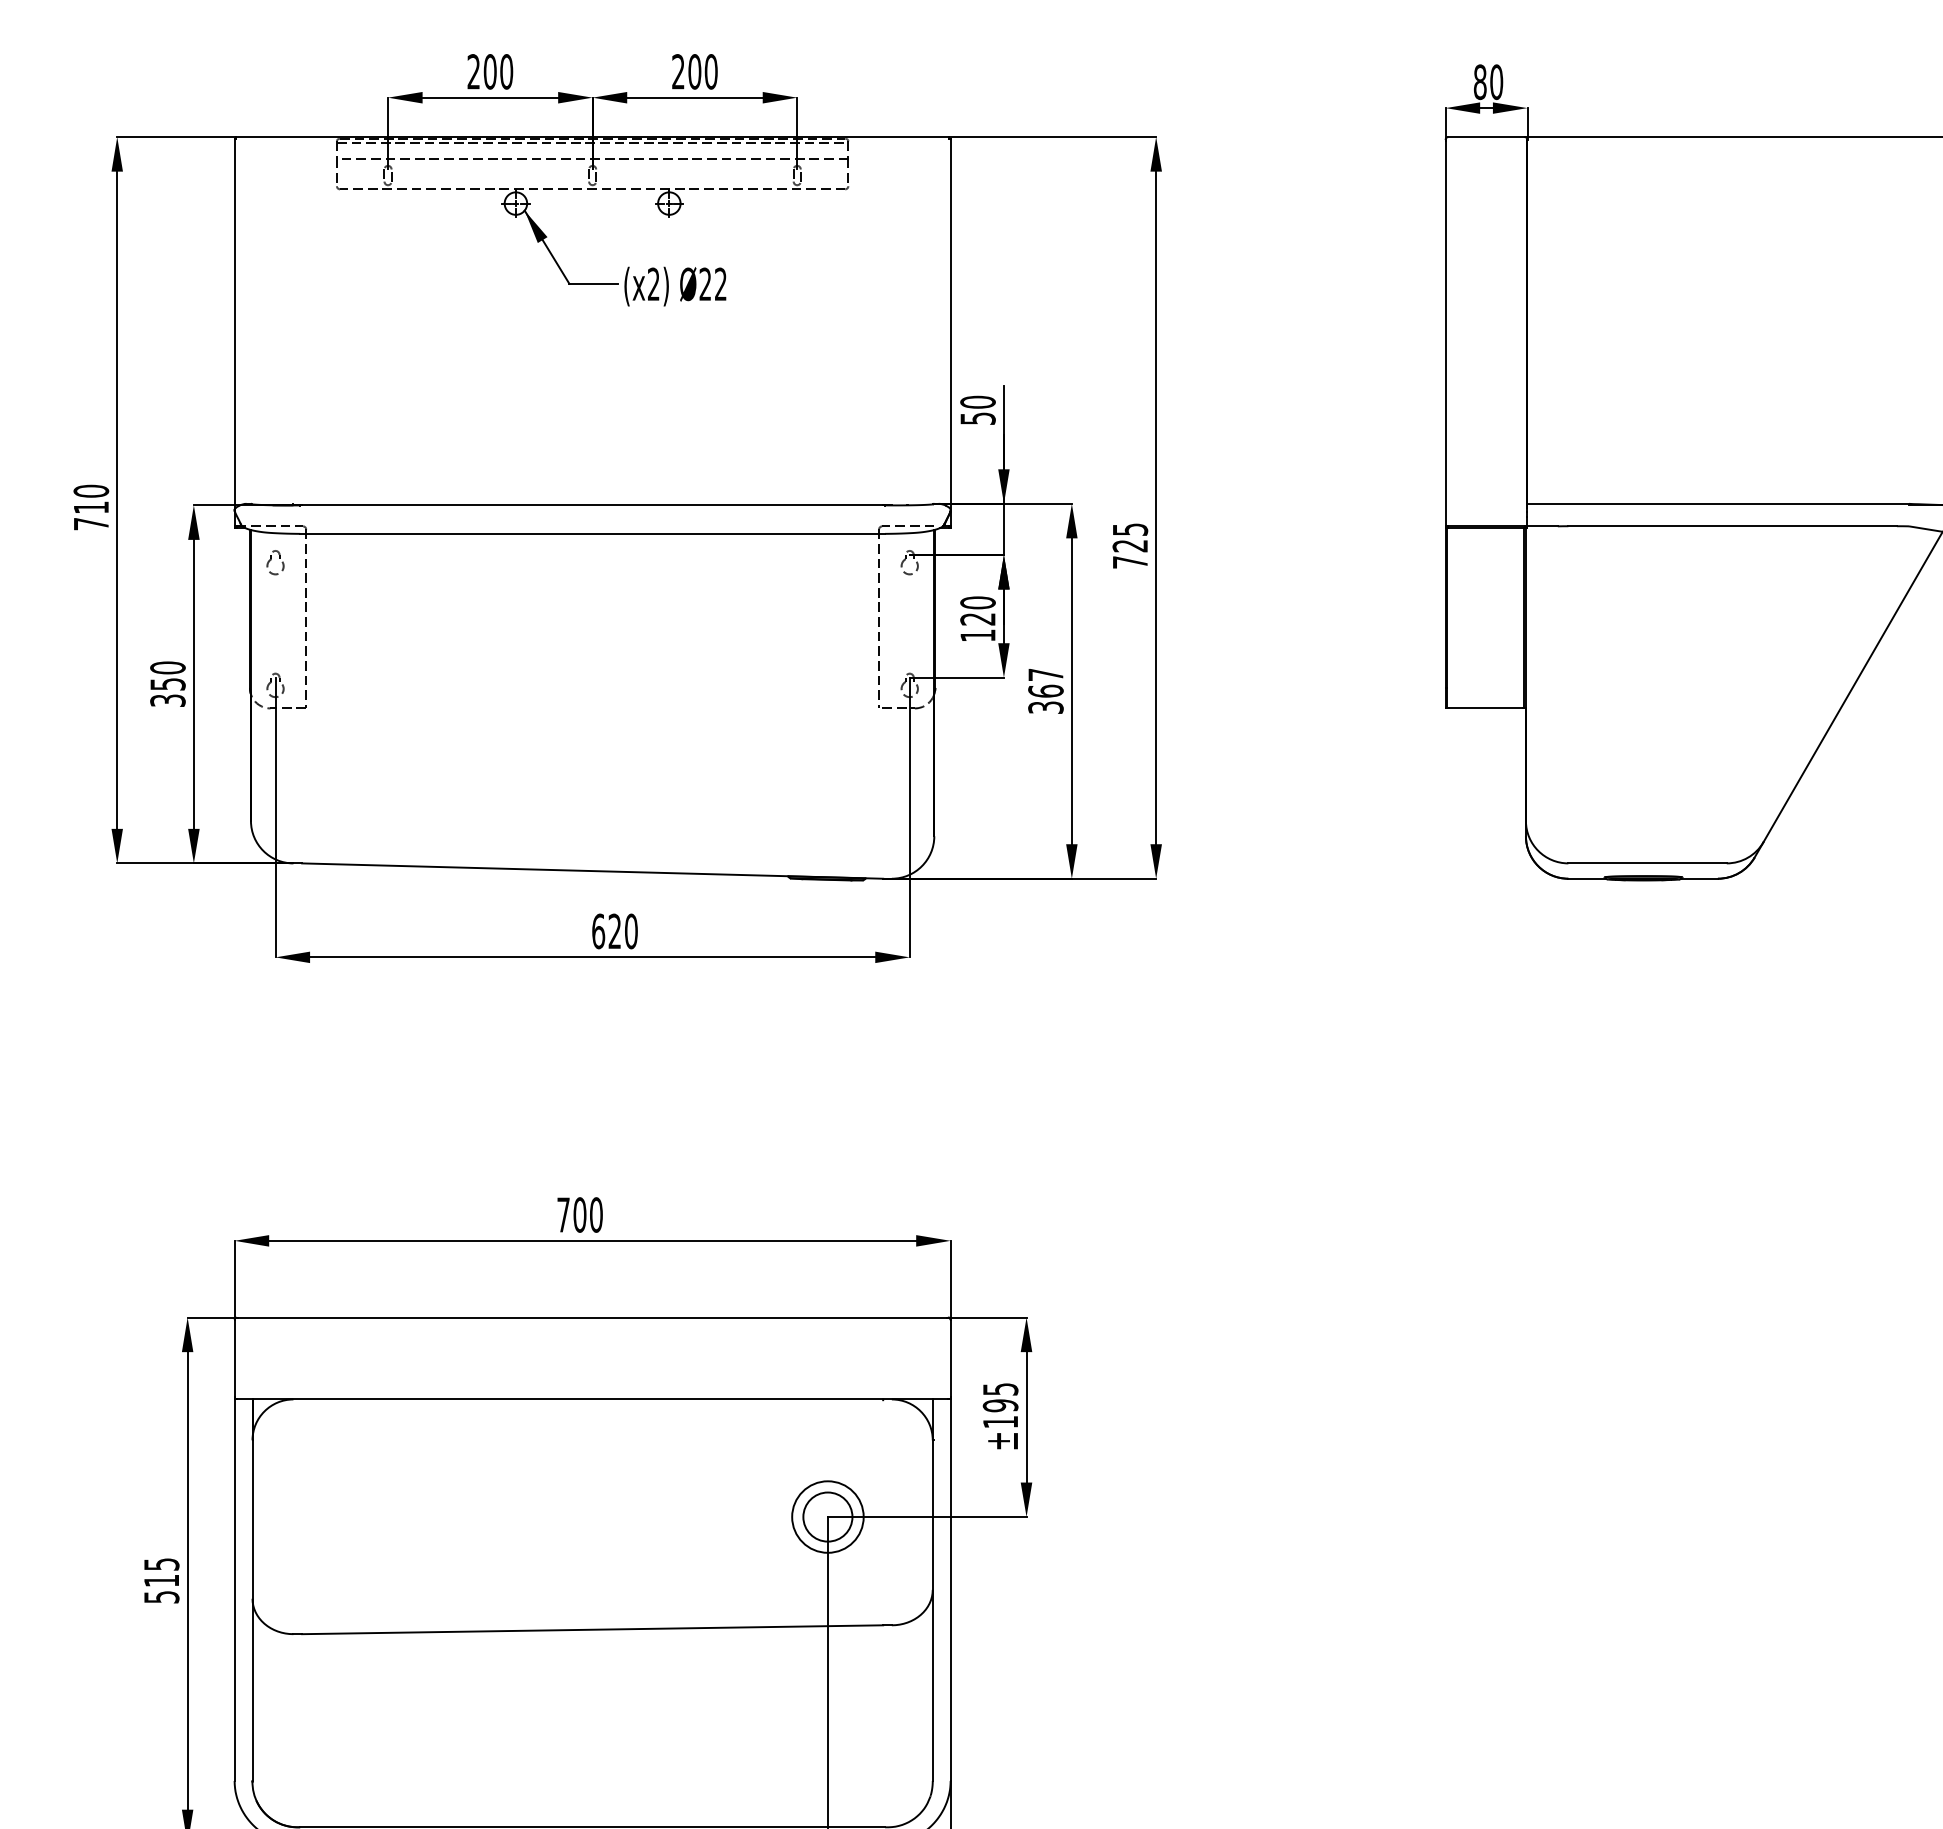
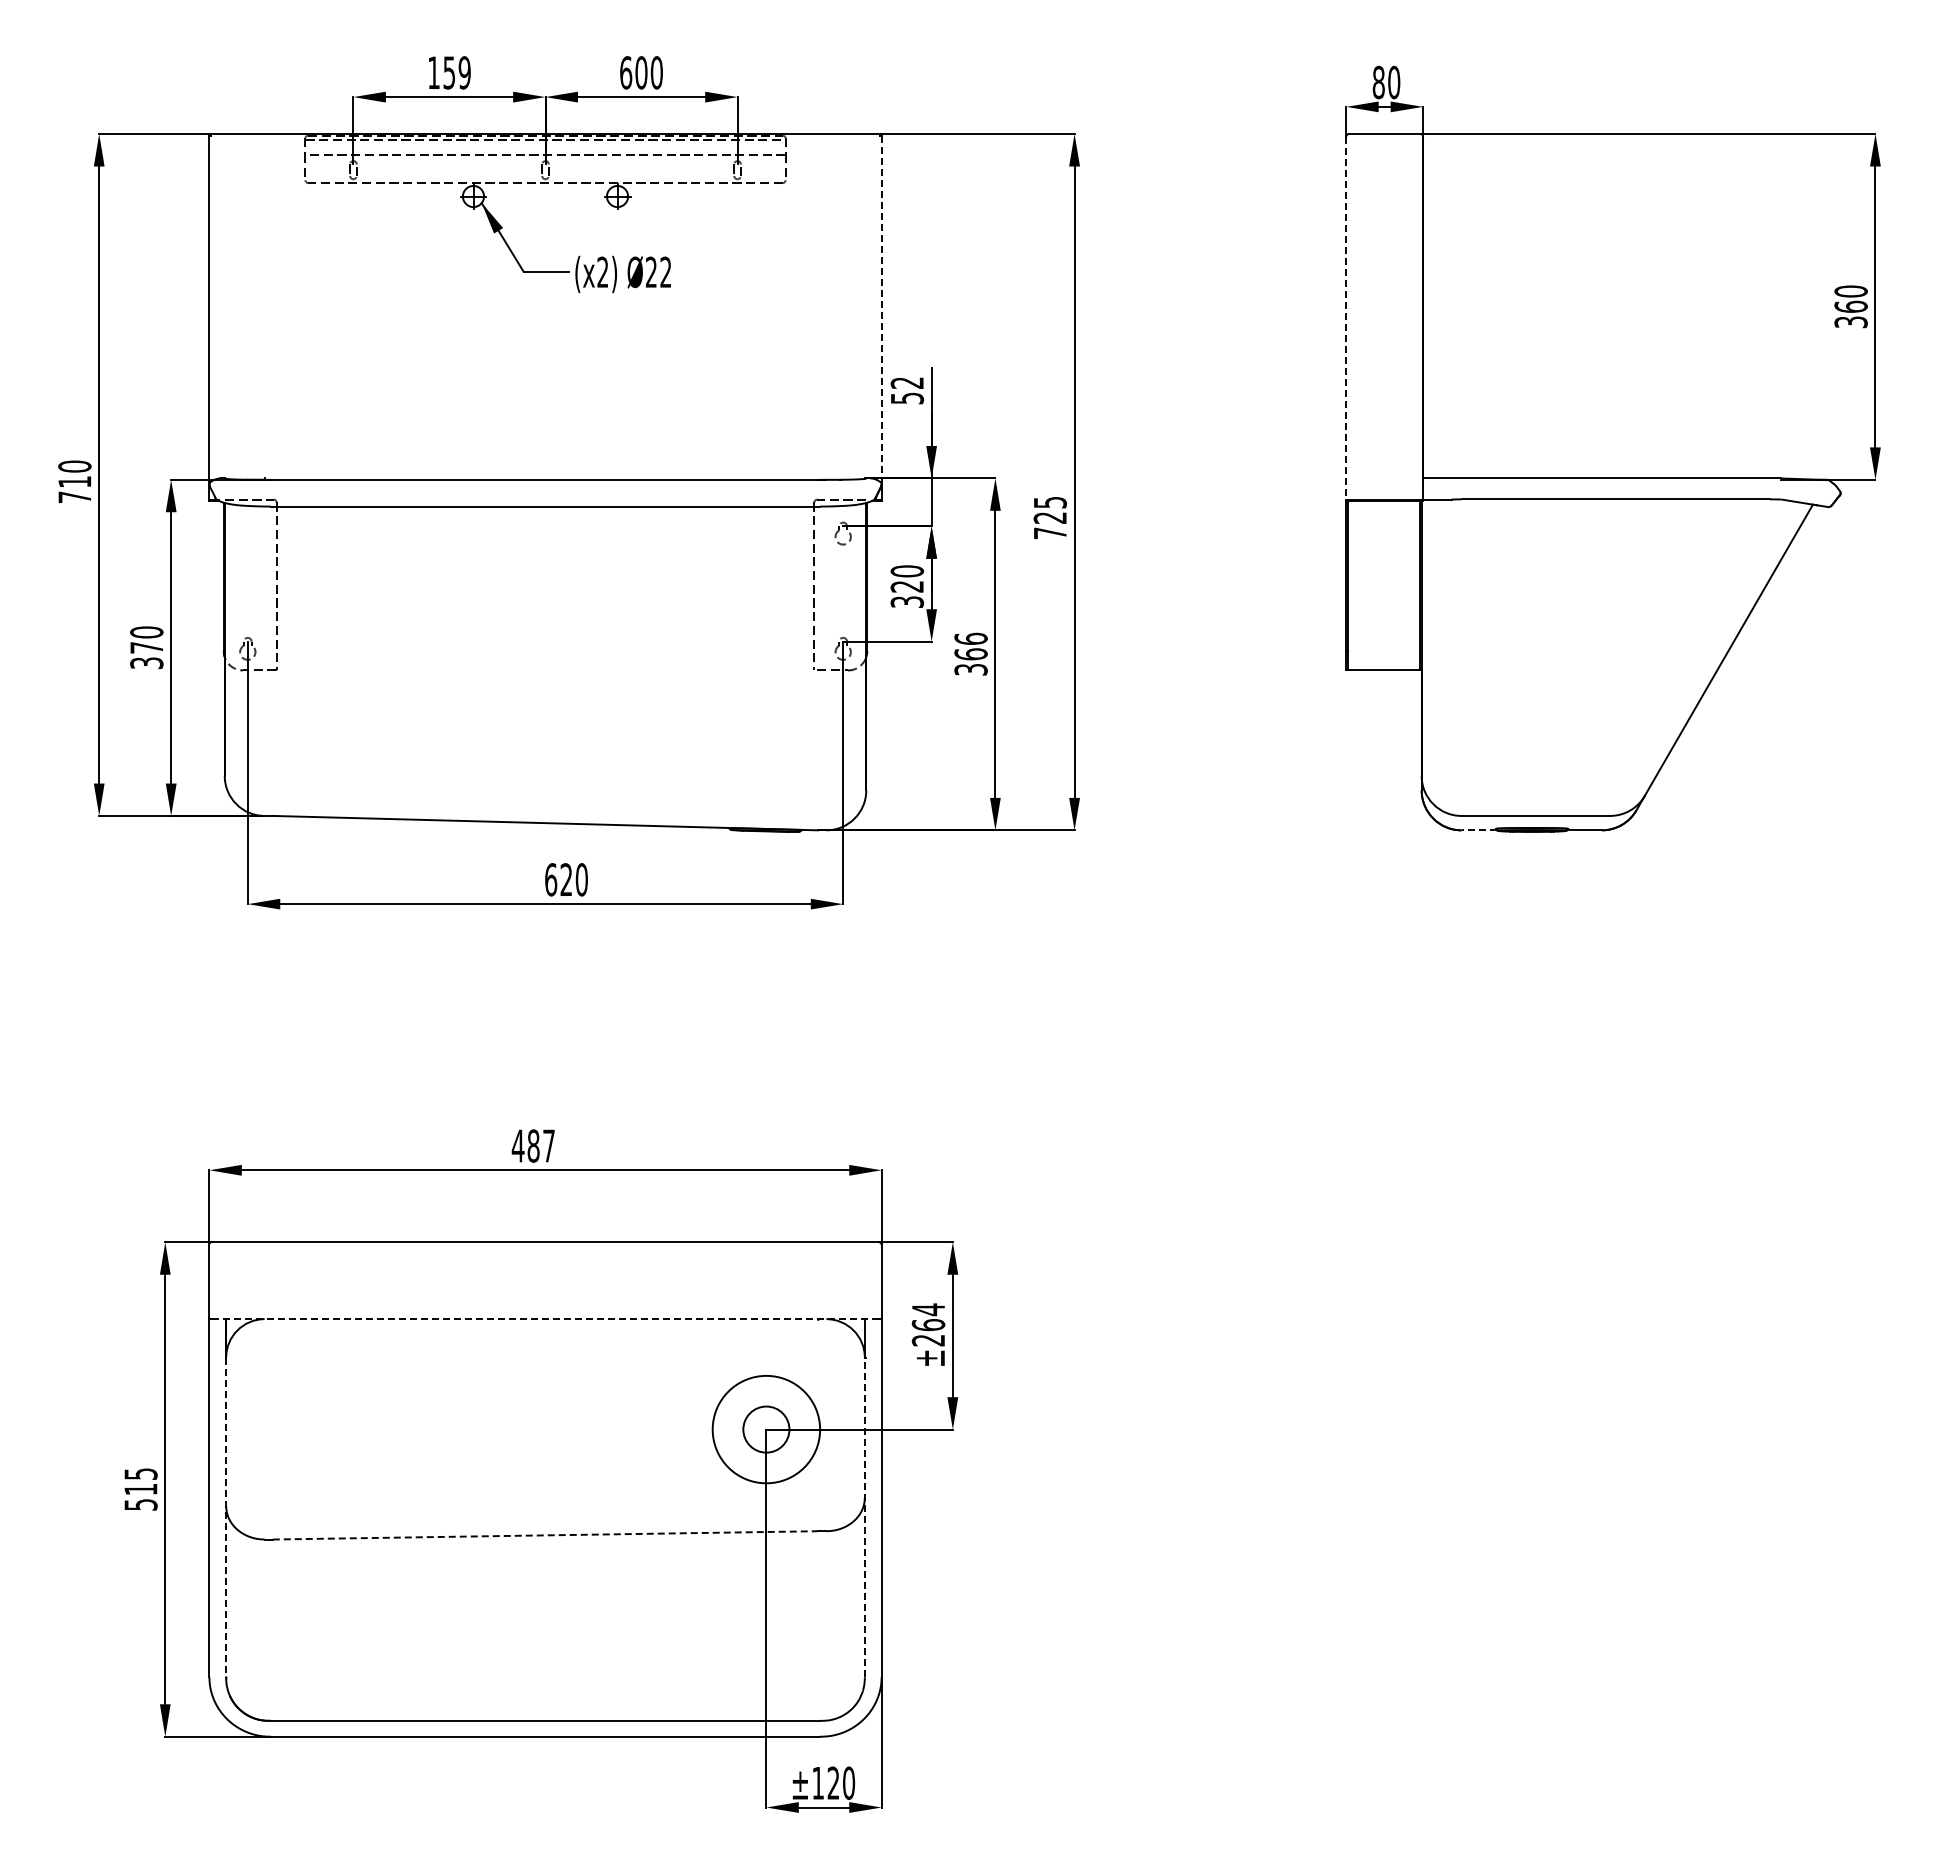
text: (490, 71) -> (449, 72), 200 -> 159
text: (678, 71) -> (626, 72), 200 -> 600
line: (950, 323) -> (881, 309), solid -> dashed
line: (1445, 333) -> (1346, 318), solid -> dashed
text: (978, 402) -> (907, 383), 50 -> 52
part: (275, 562) -> (247, 533), removed
text: (978, 634) -> (907, 601), 120 -> 320
text: (1045, 674) -> (970, 638), 367 -> 366
text: (167, 683) -> (146, 647), 350 -> 370
line: (1587, 878) -> (1479, 830), solid -> dashed
text: (579, 1214) -> (533, 1145), 700 -> 487
line: (592, 1399) -> (545, 1319), solid -> dashed
text: (1000, 1405) -> (928, 1324), ±195 -> ±264
circle: (826, 1516) -> (765, 1429), size x1.6
line: (252, 1610) -> (226, 1517), solid -> dashed
line: (932, 1610) -> (864, 1517), solid -> dashed
line: (592, 1629) -> (545, 1535), solid -> dashed

